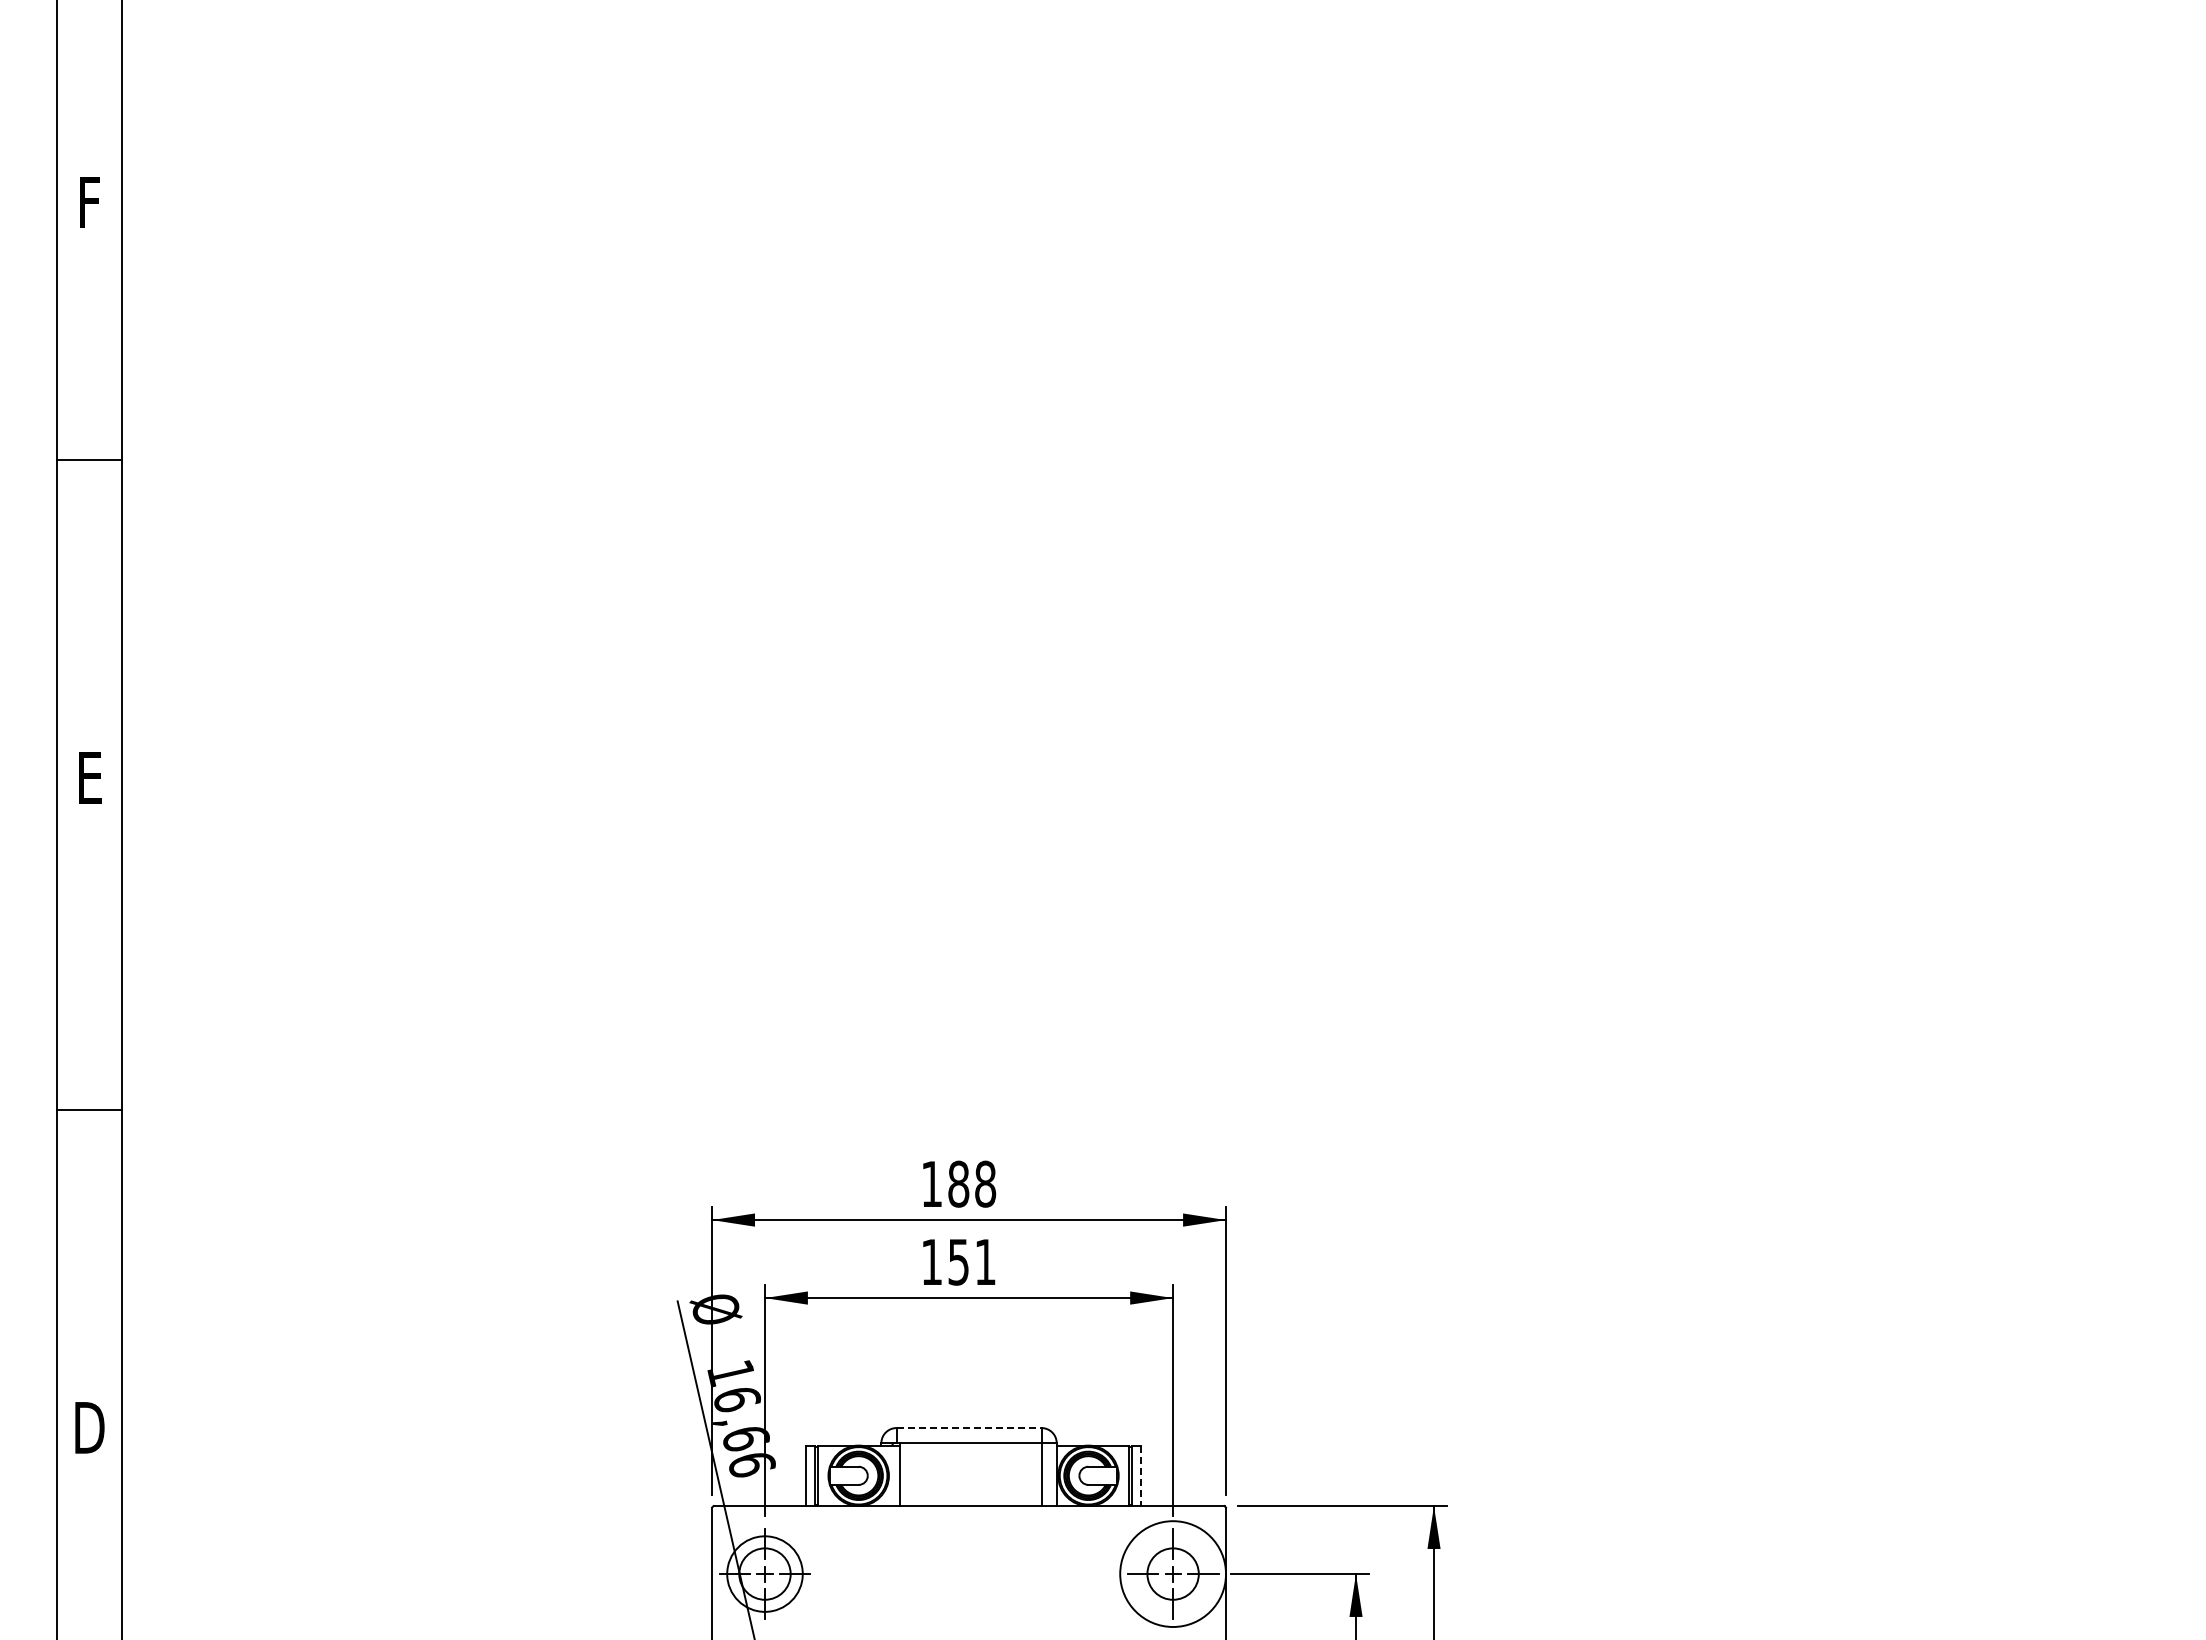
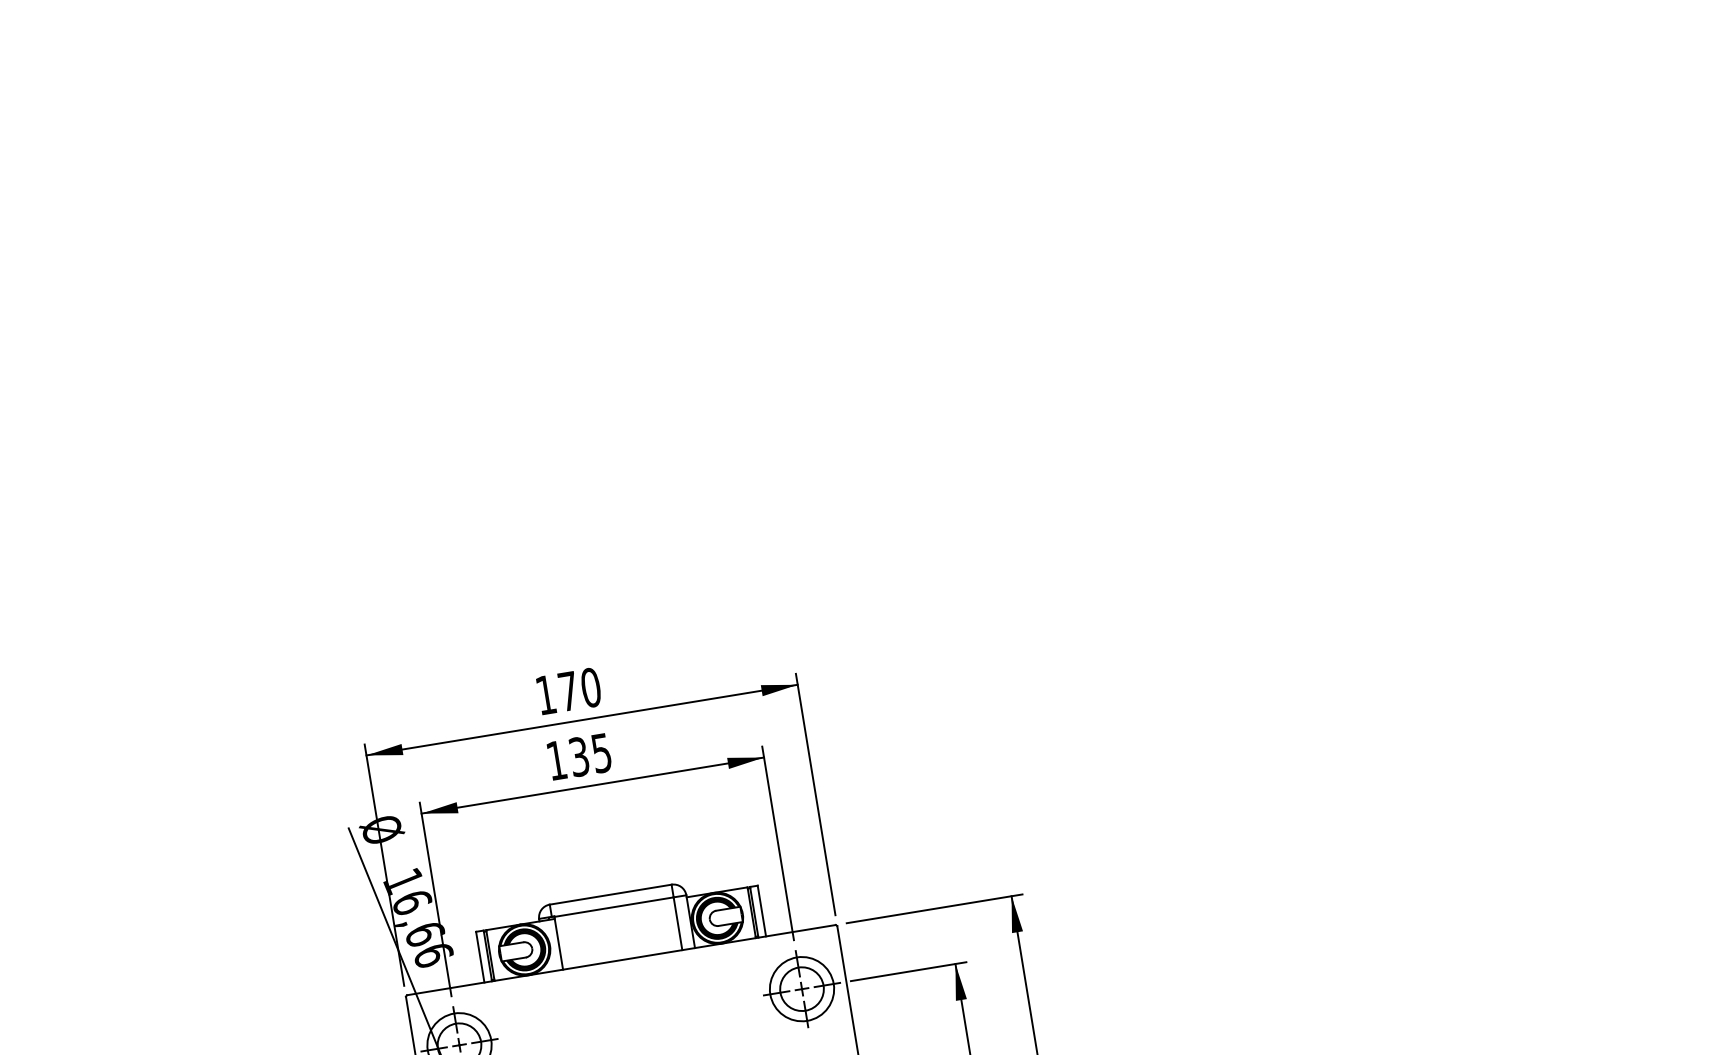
text: (972, 1183) -> (579, 688), 188 -> 170
text: (972, 1261) -> (590, 754), 151 -> 135
line: (969, 1428) -> (611, 894), dashed -> solid
line: (1141, 1476) -> (762, 911), dashed -> solid
circle: (1172, 1573) -> (801, 988), size x0.71

